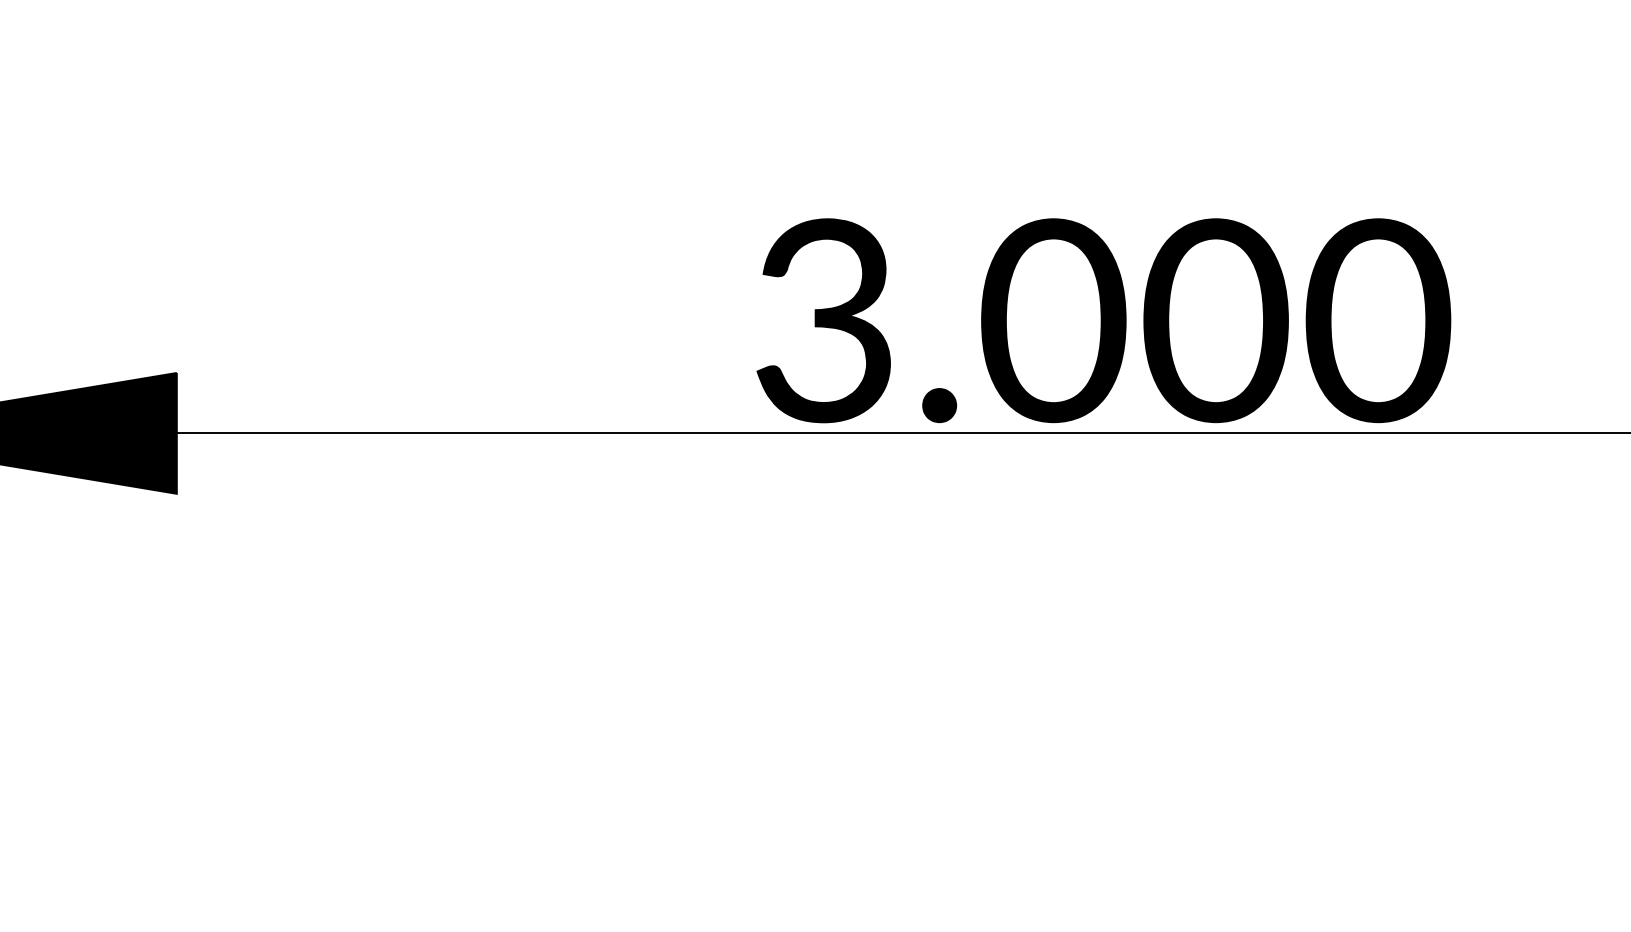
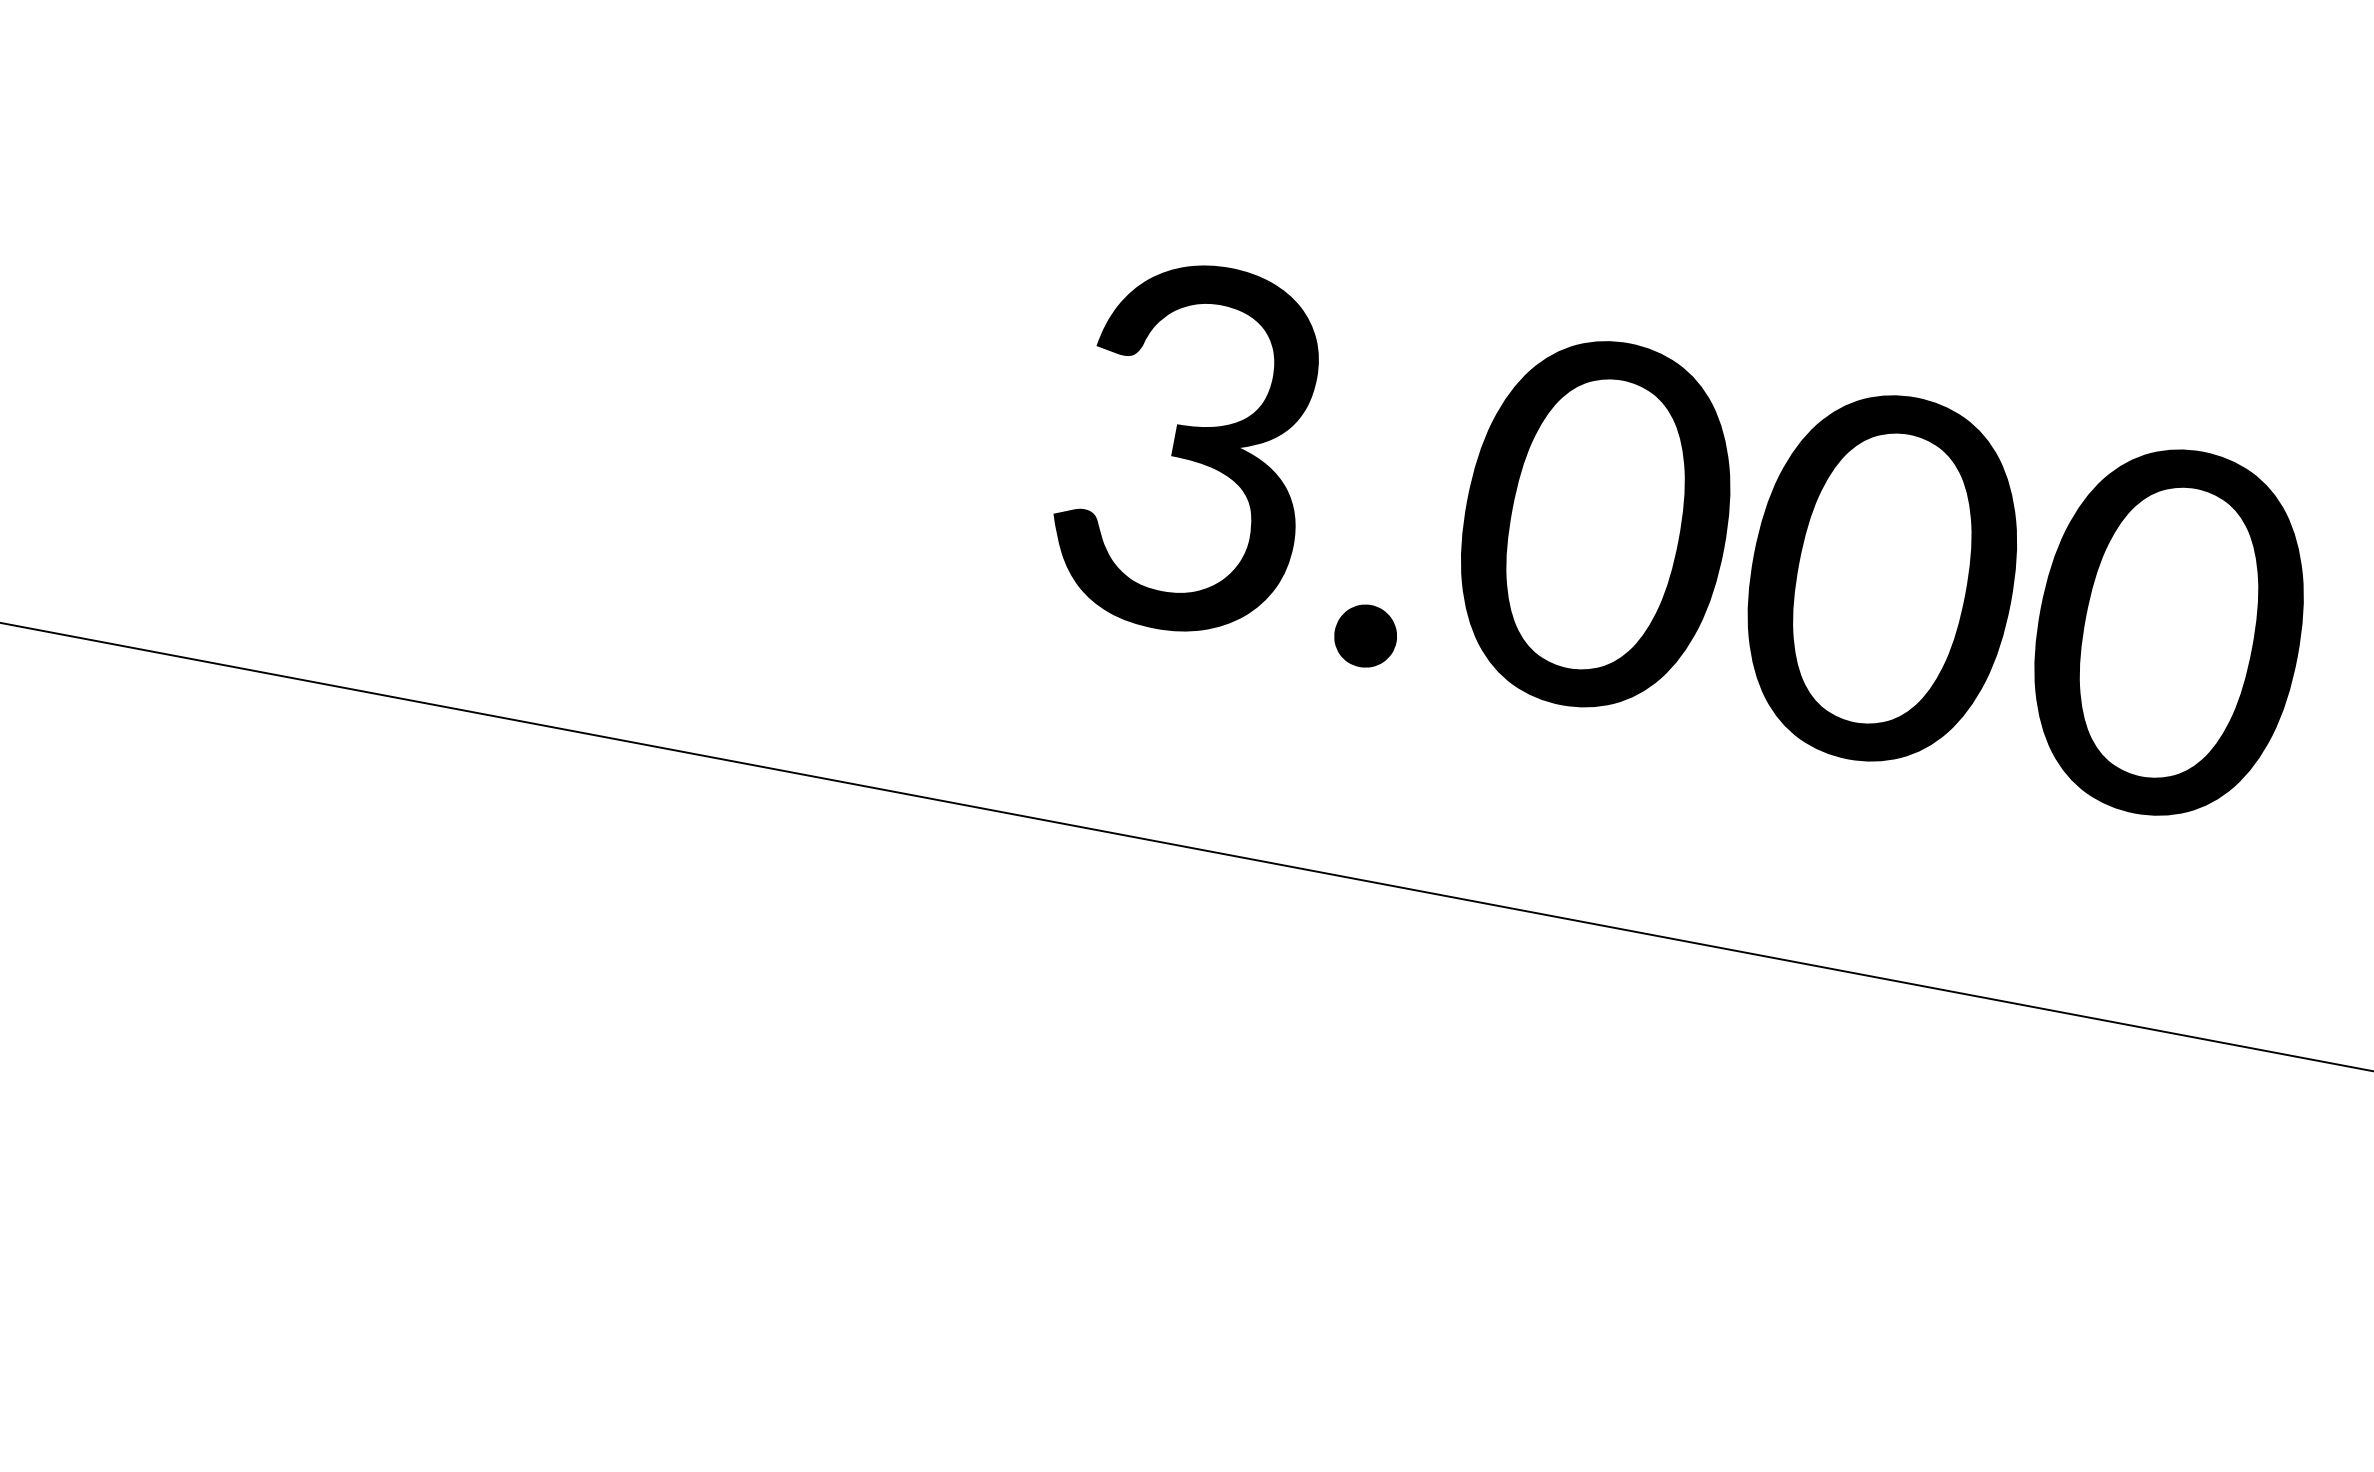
text: (1103, 320) -> (1683, 540), moved

